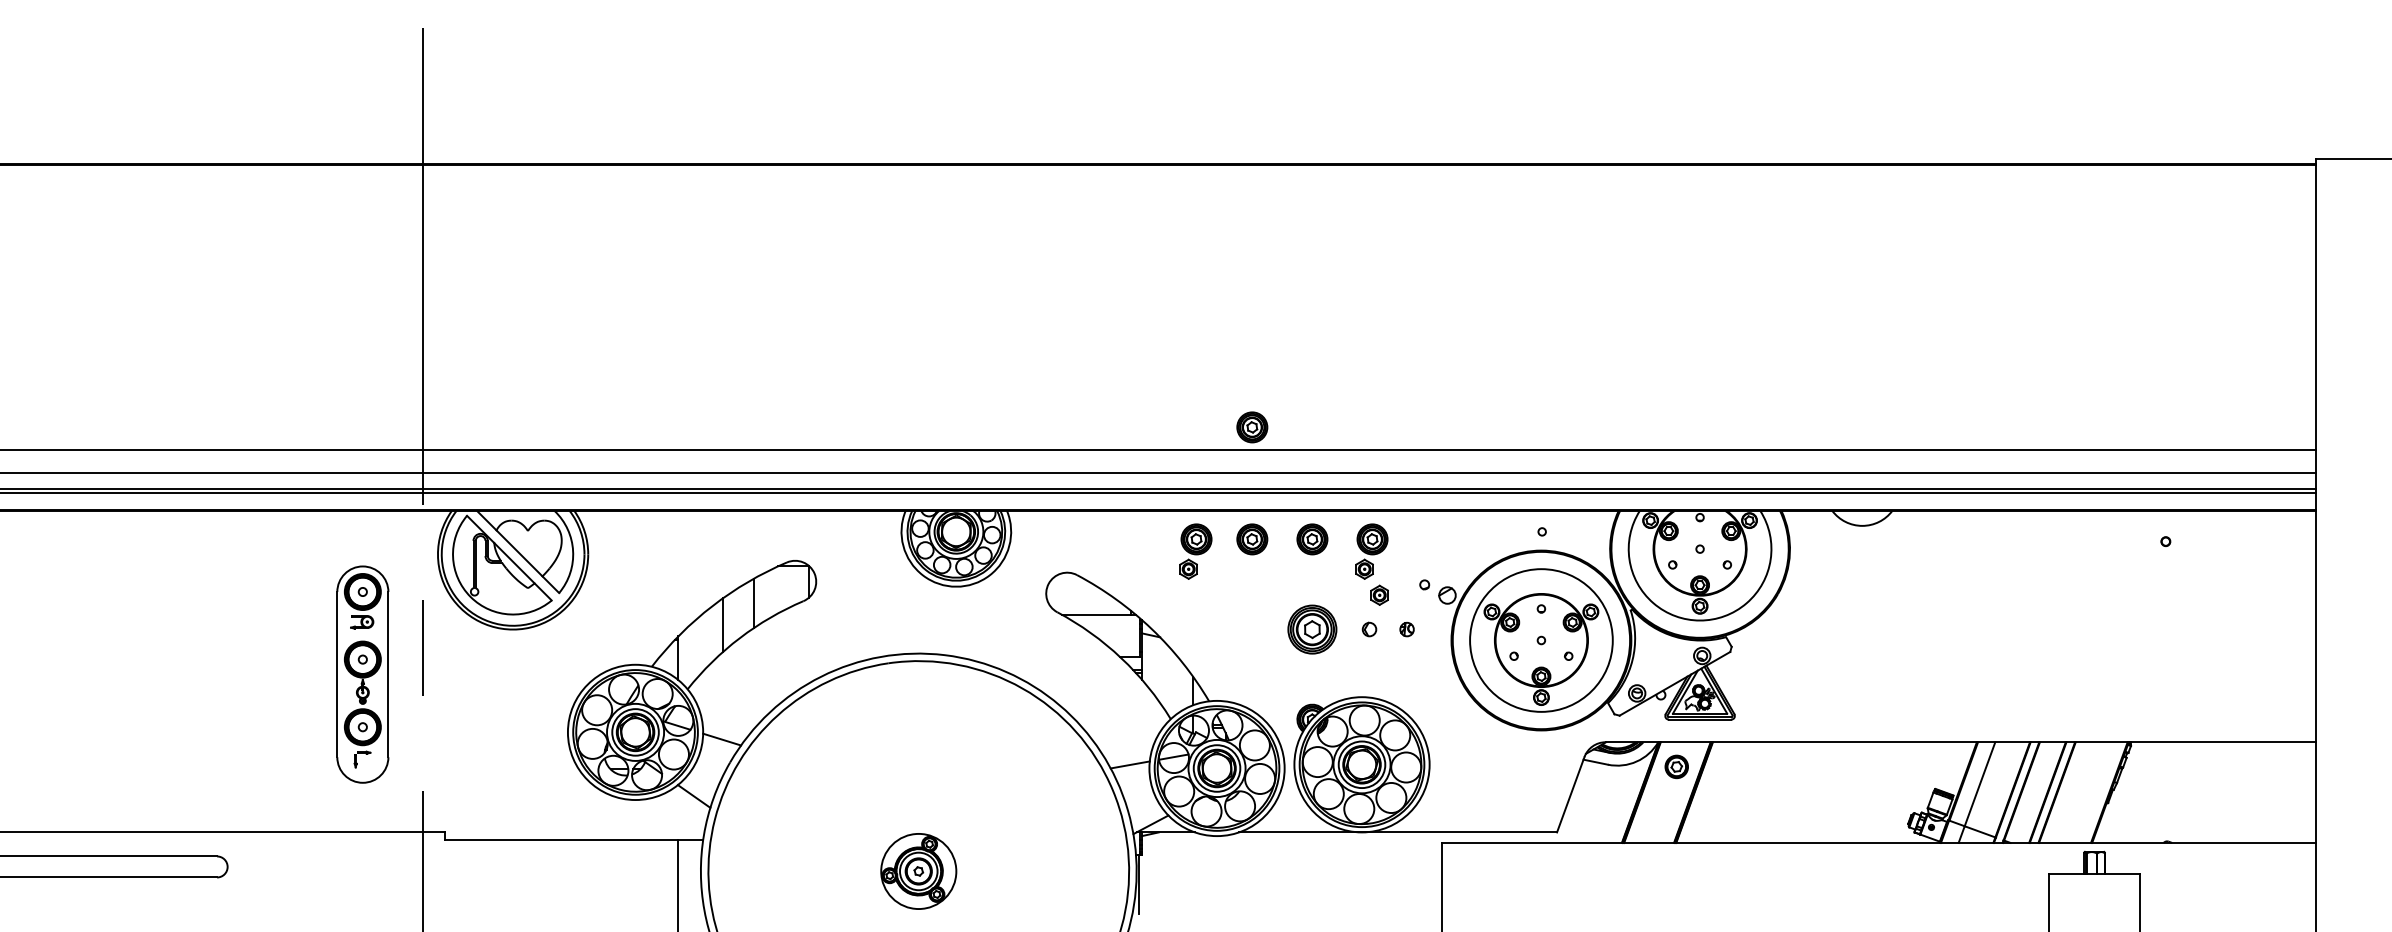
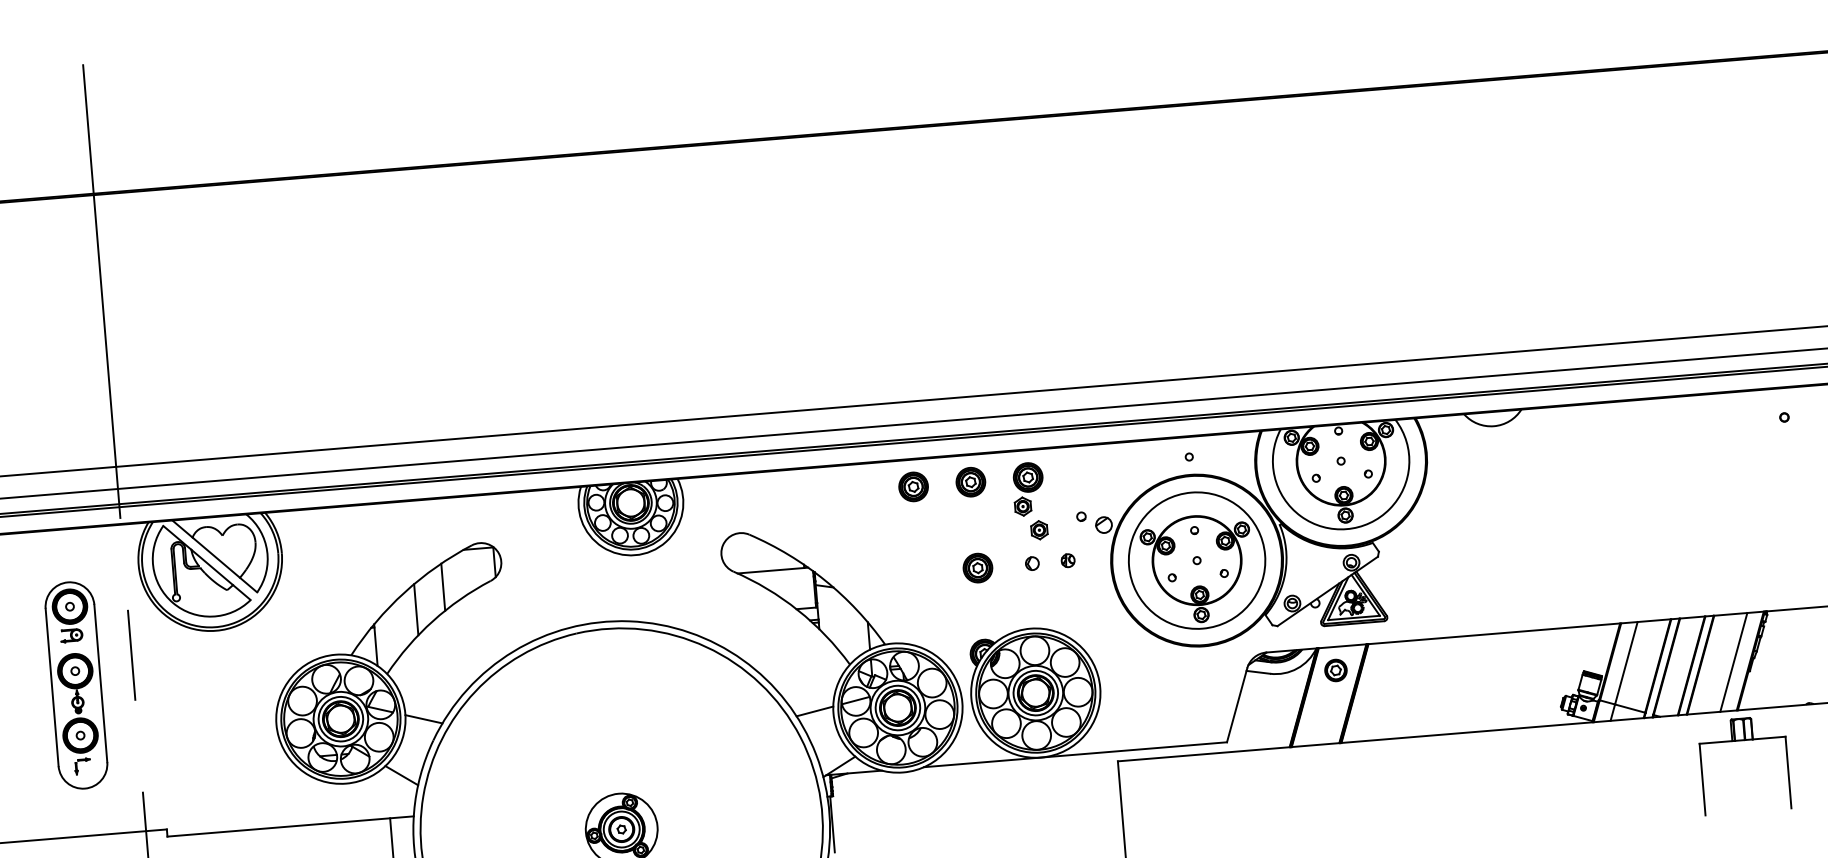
part: (1252, 427) -> (905, 380), removed
part: (1195, 551) -> (860, 502), removed
part: (1312, 629) -> (978, 568), size x0.62
line: (2091, 792) -> (1733, 662), added

